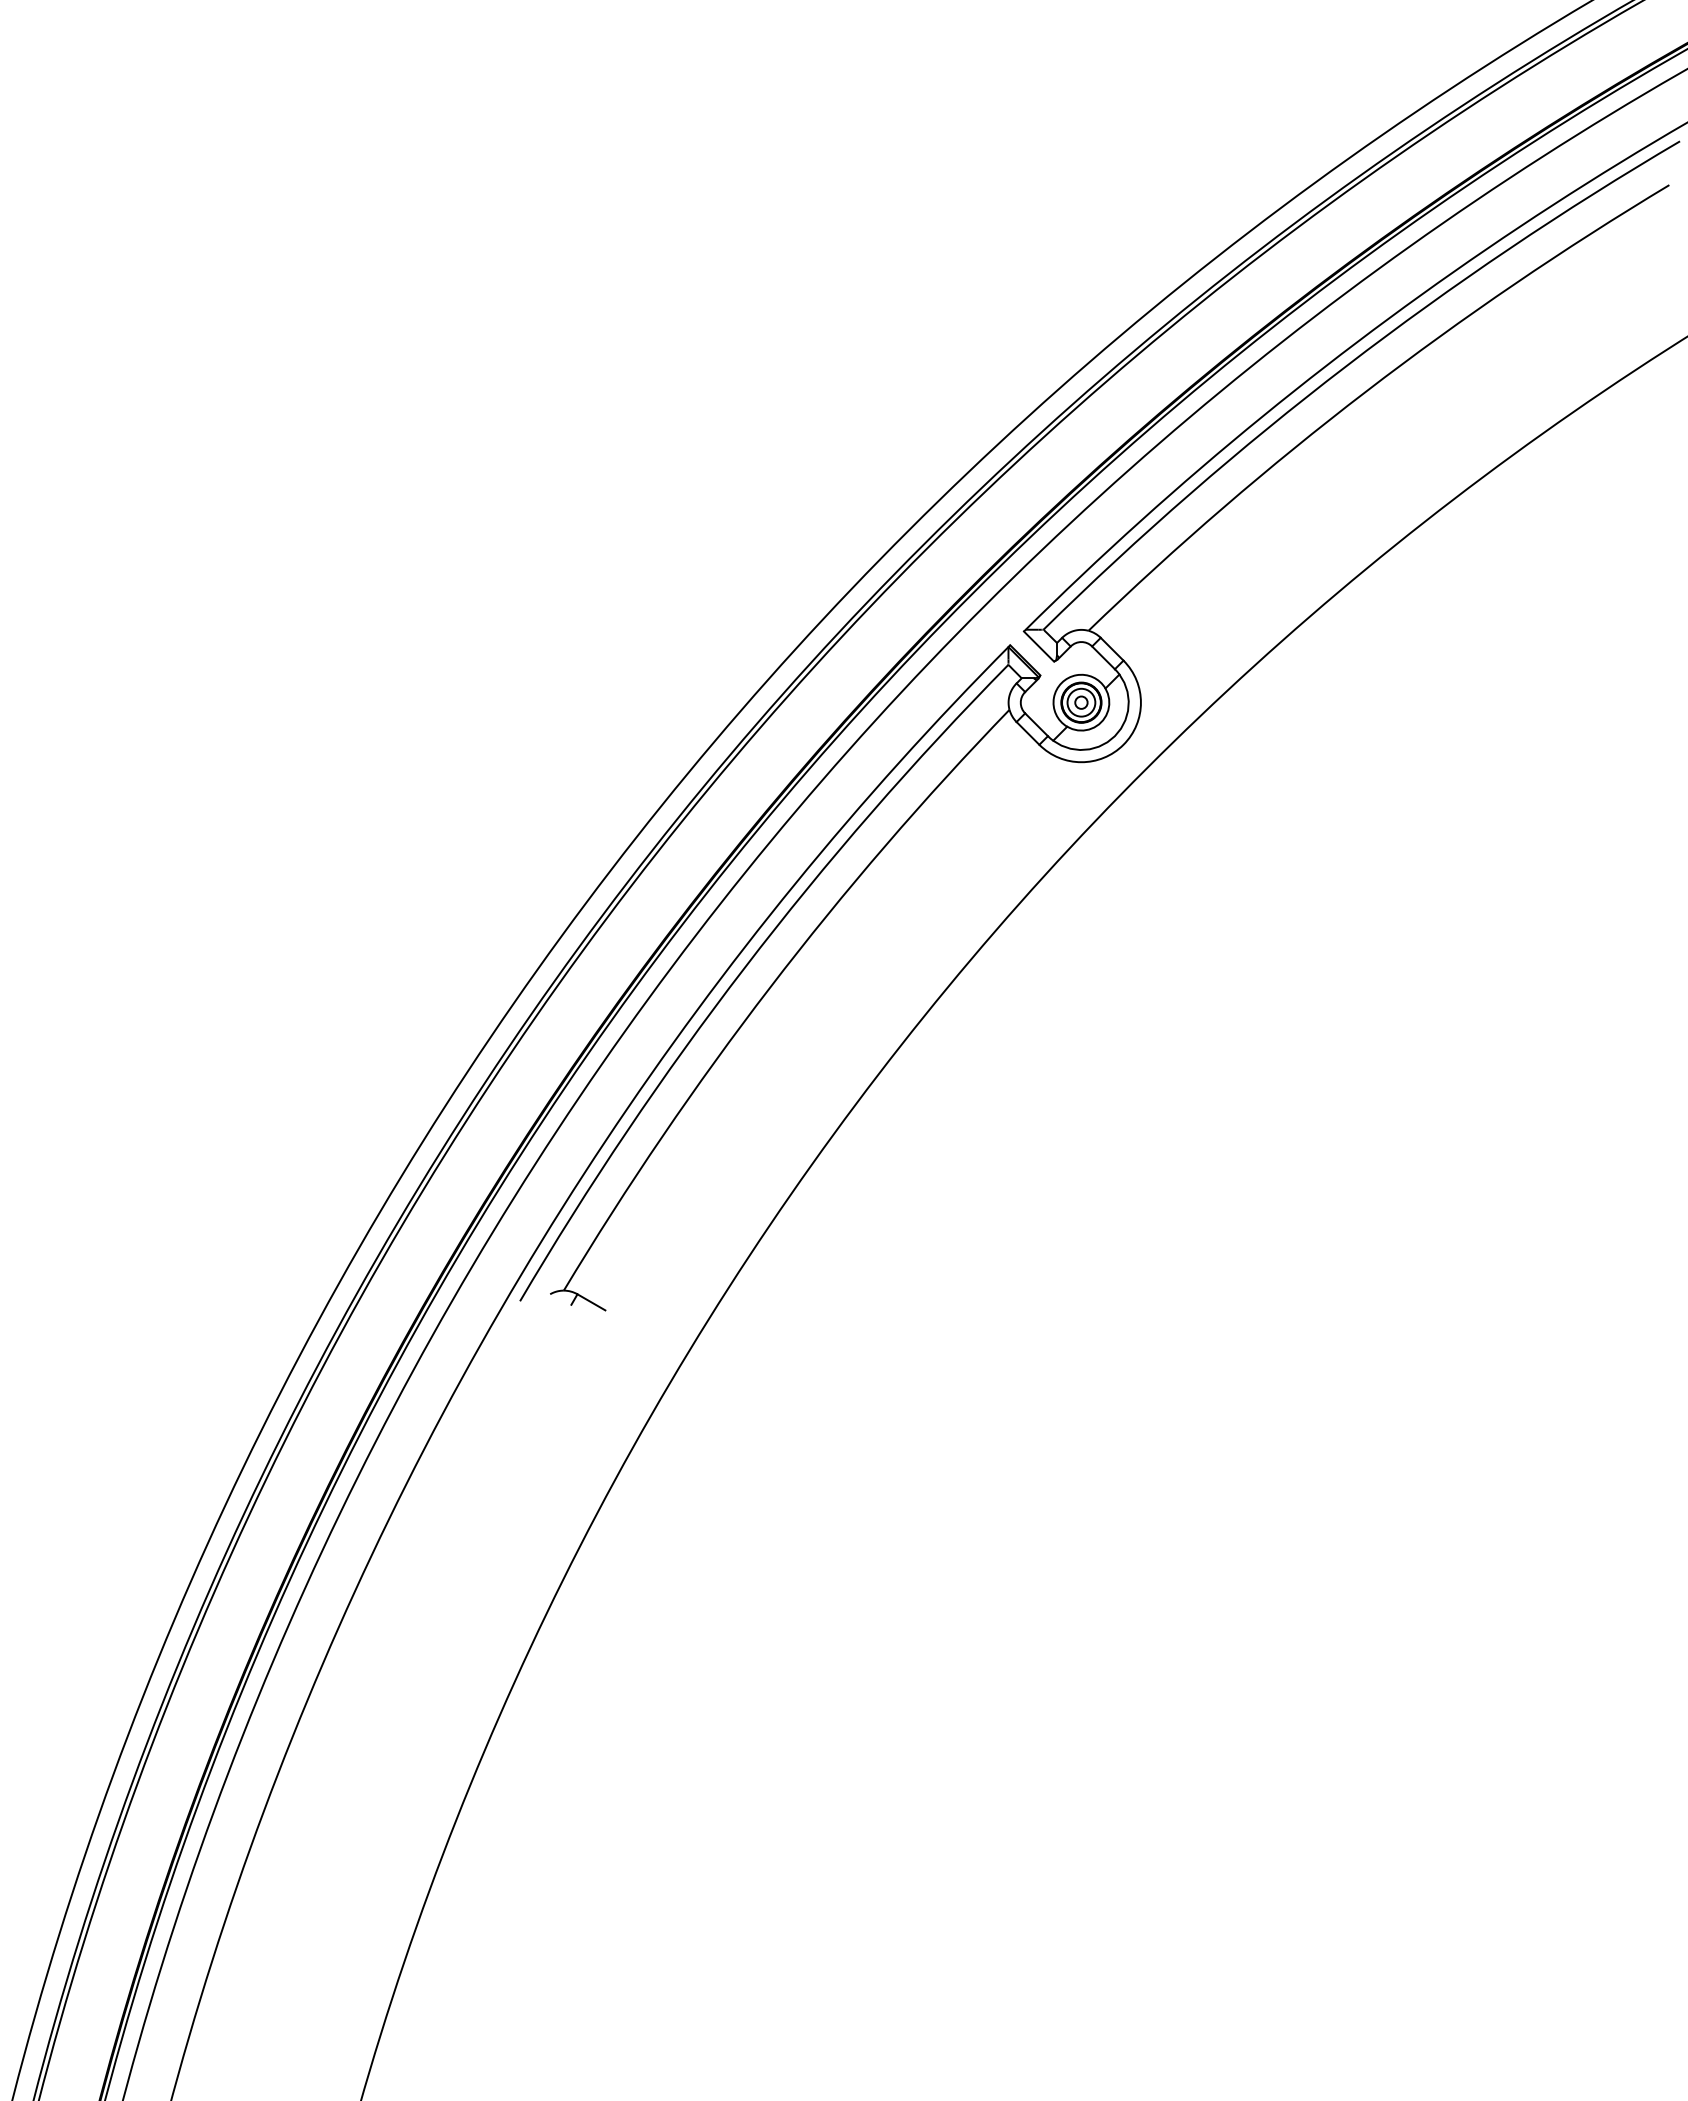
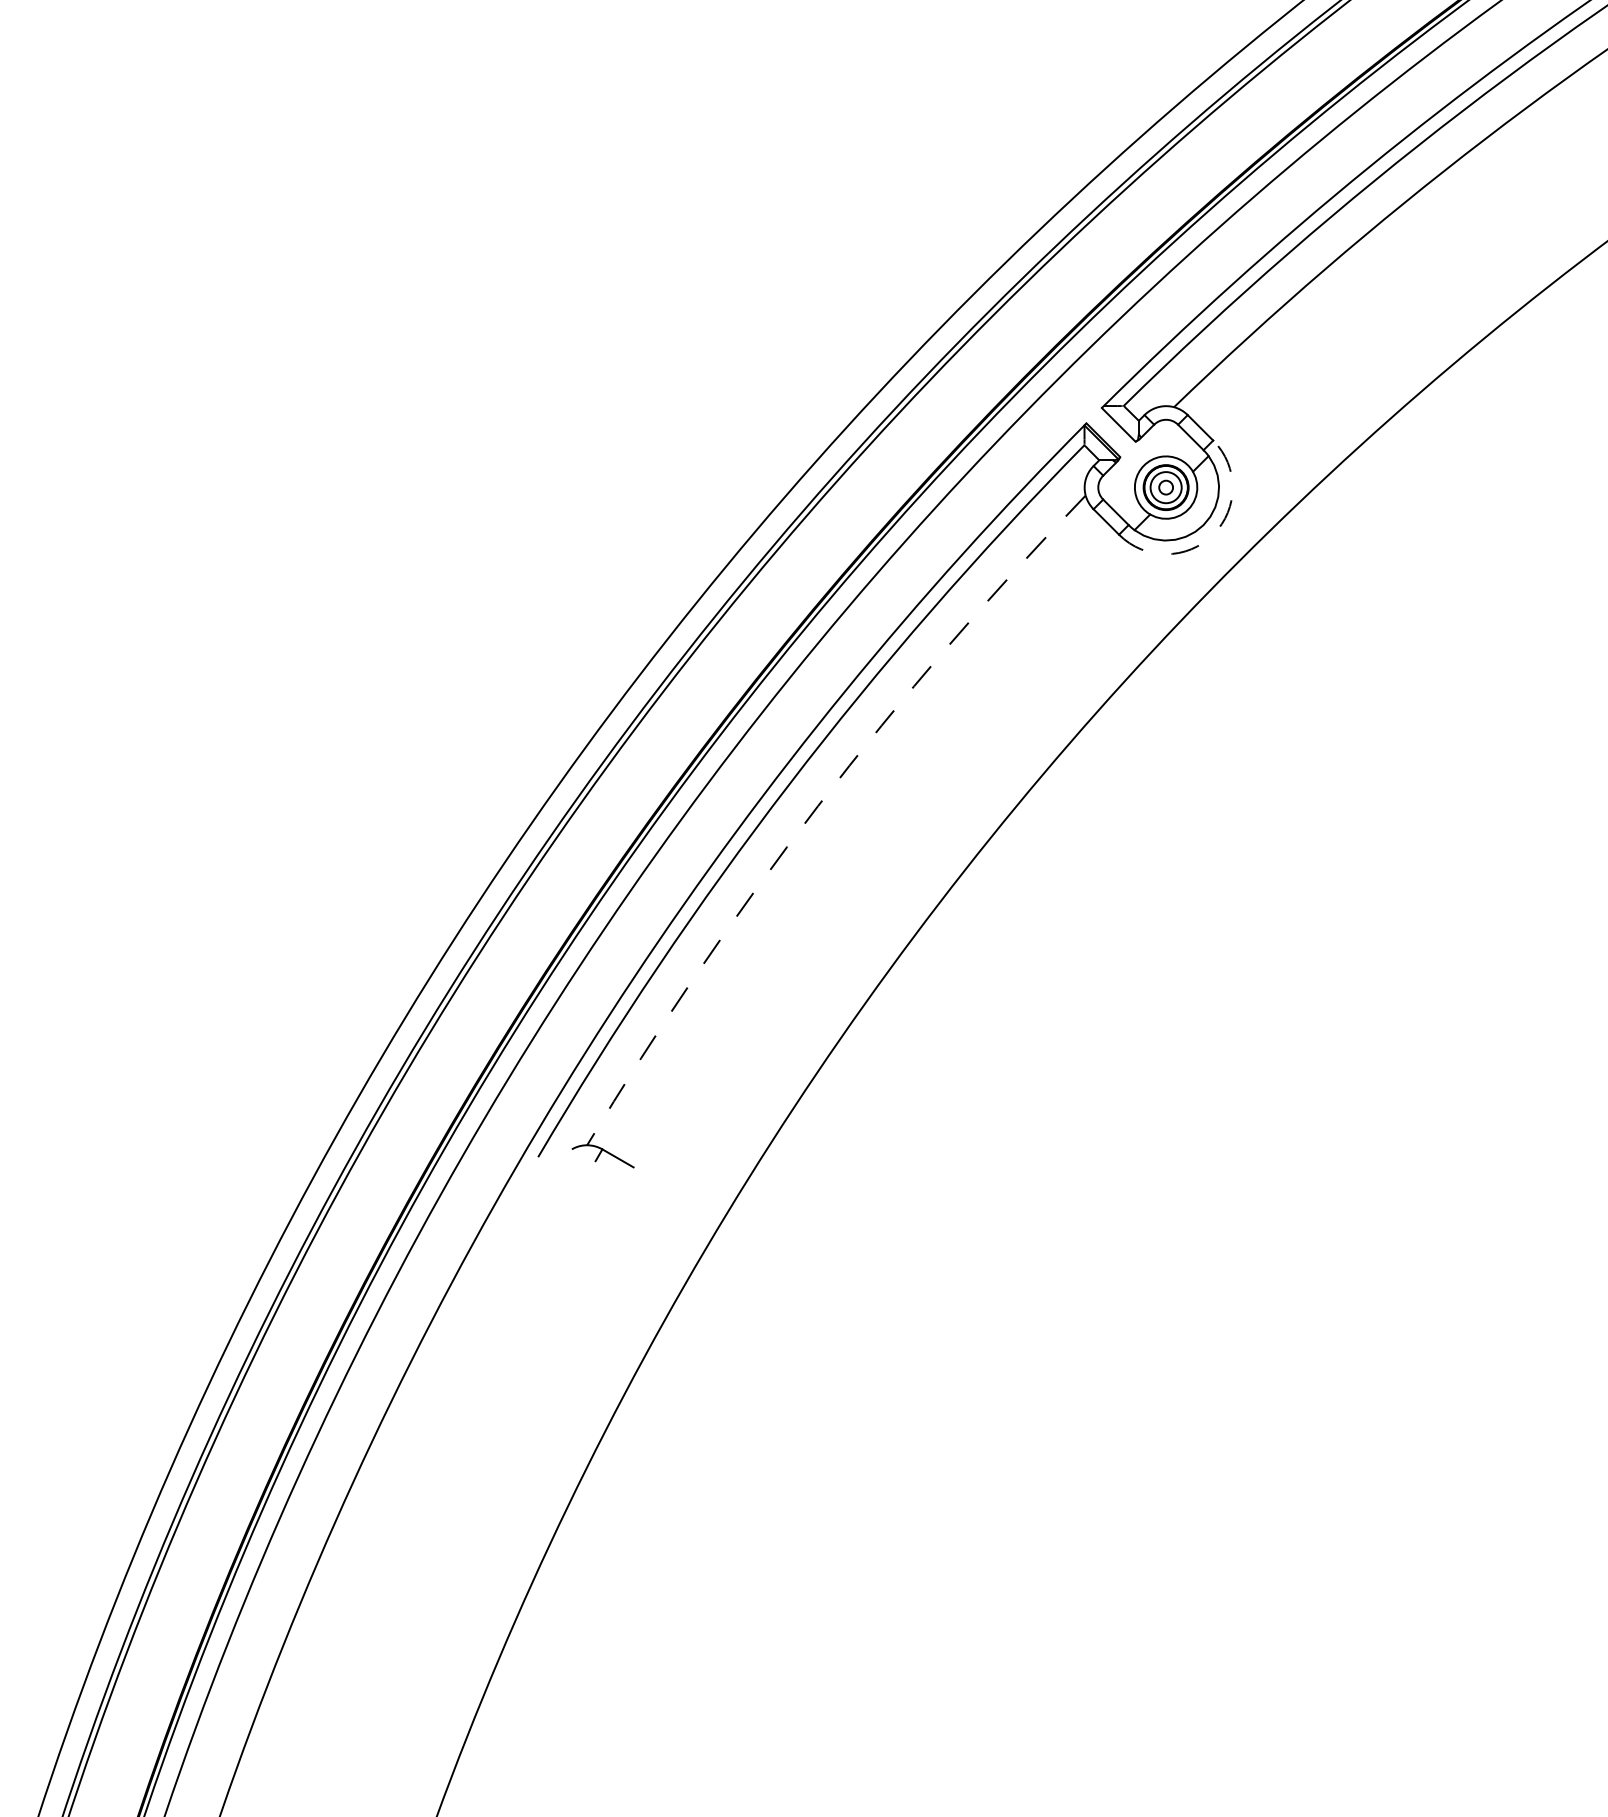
arc: (1123, 744) -> (1213, 534), solid -> dashed
arc: (770, 987) -> (818, 806), solid -> dashed

